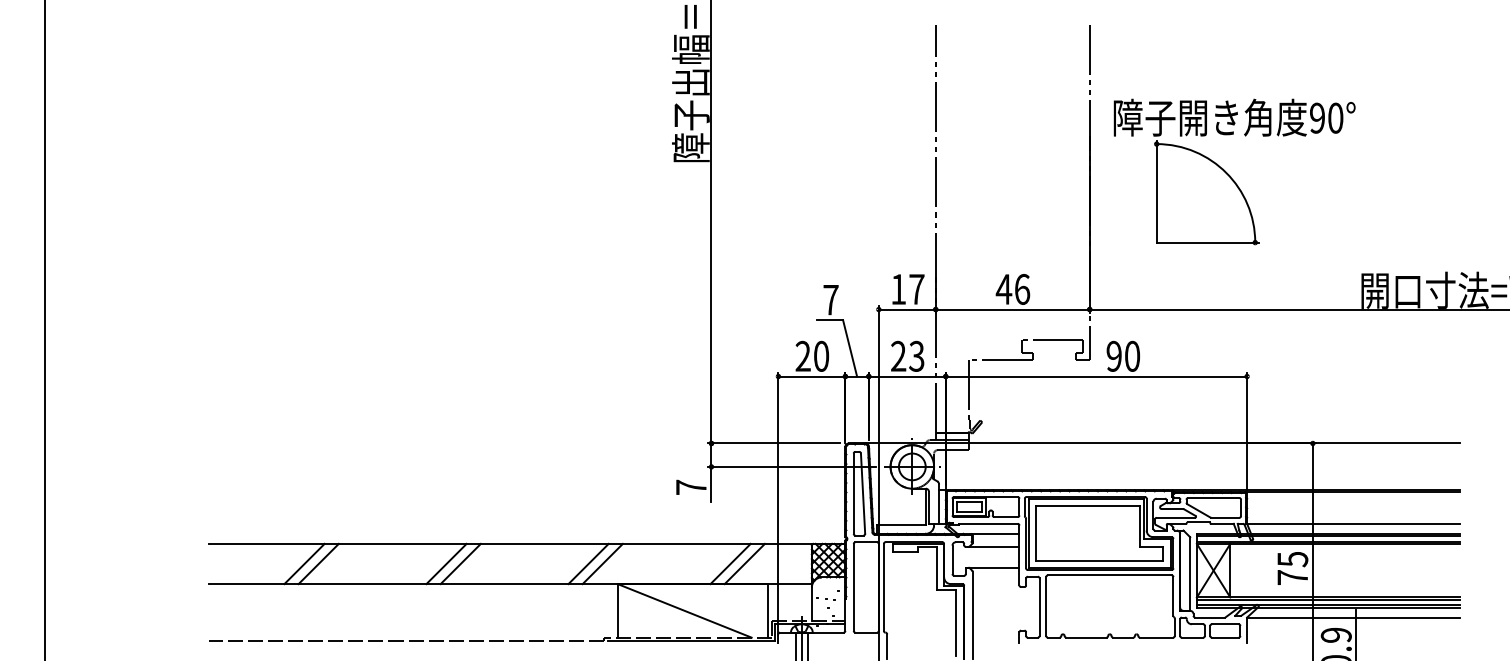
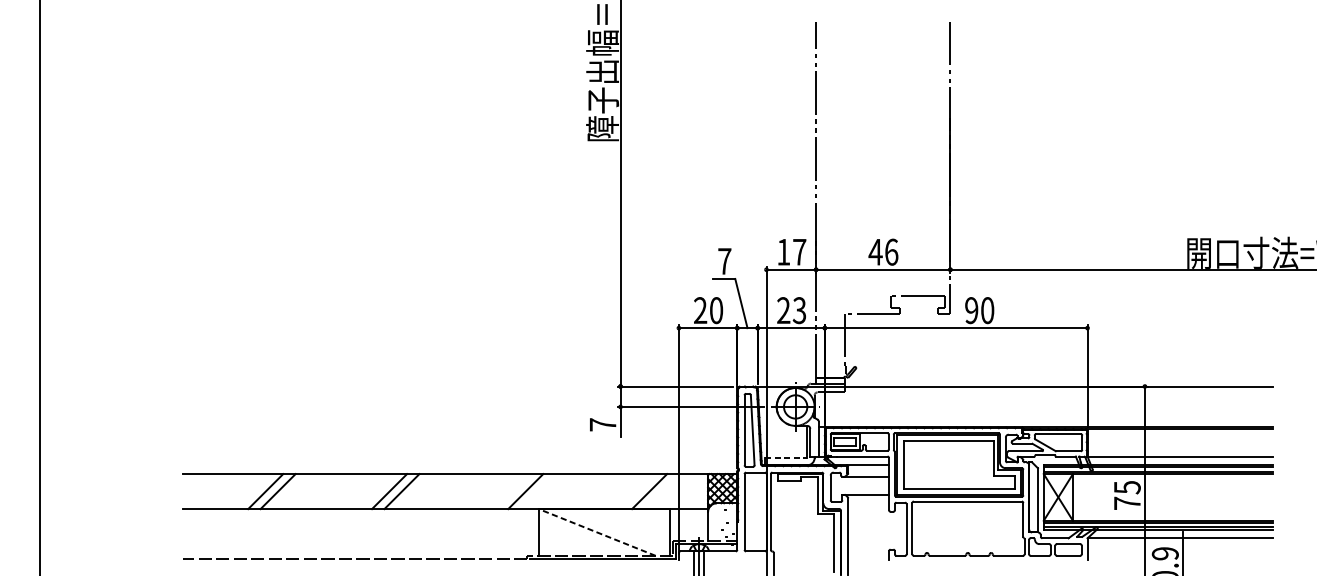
part: (1234, 171) -> (1076, 149), removed
line: (901, 525) -> (786, 458), solid -> dashed
line: (588, 563) -> (513, 491), removed
line: (730, 563) -> (637, 491), removed
line: (684, 610) -> (597, 532), solid -> dashed

